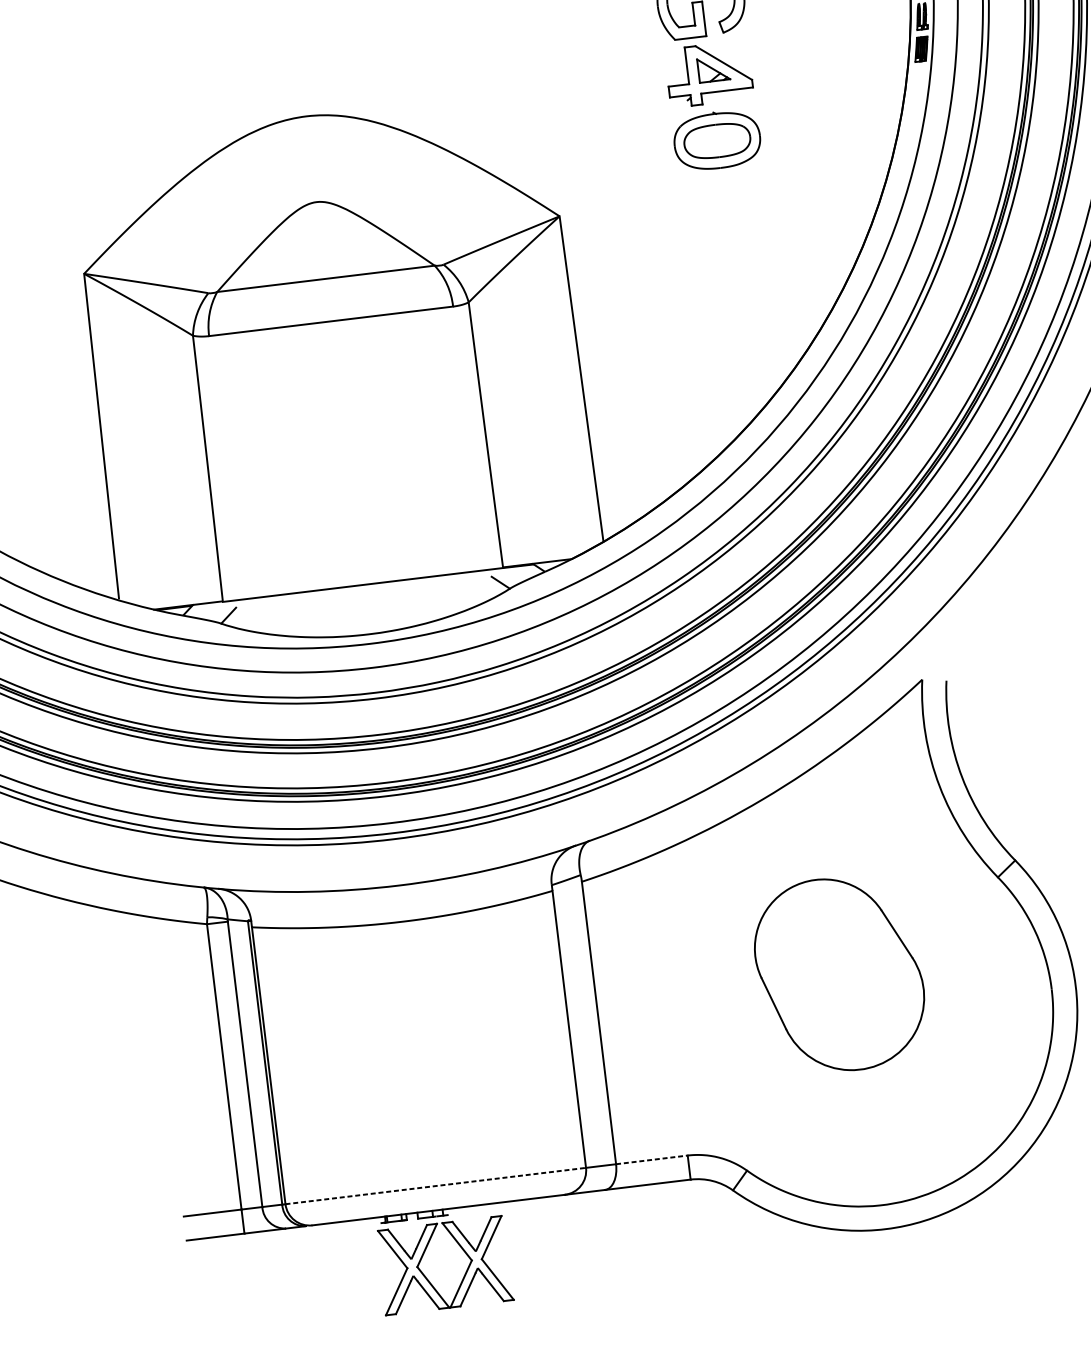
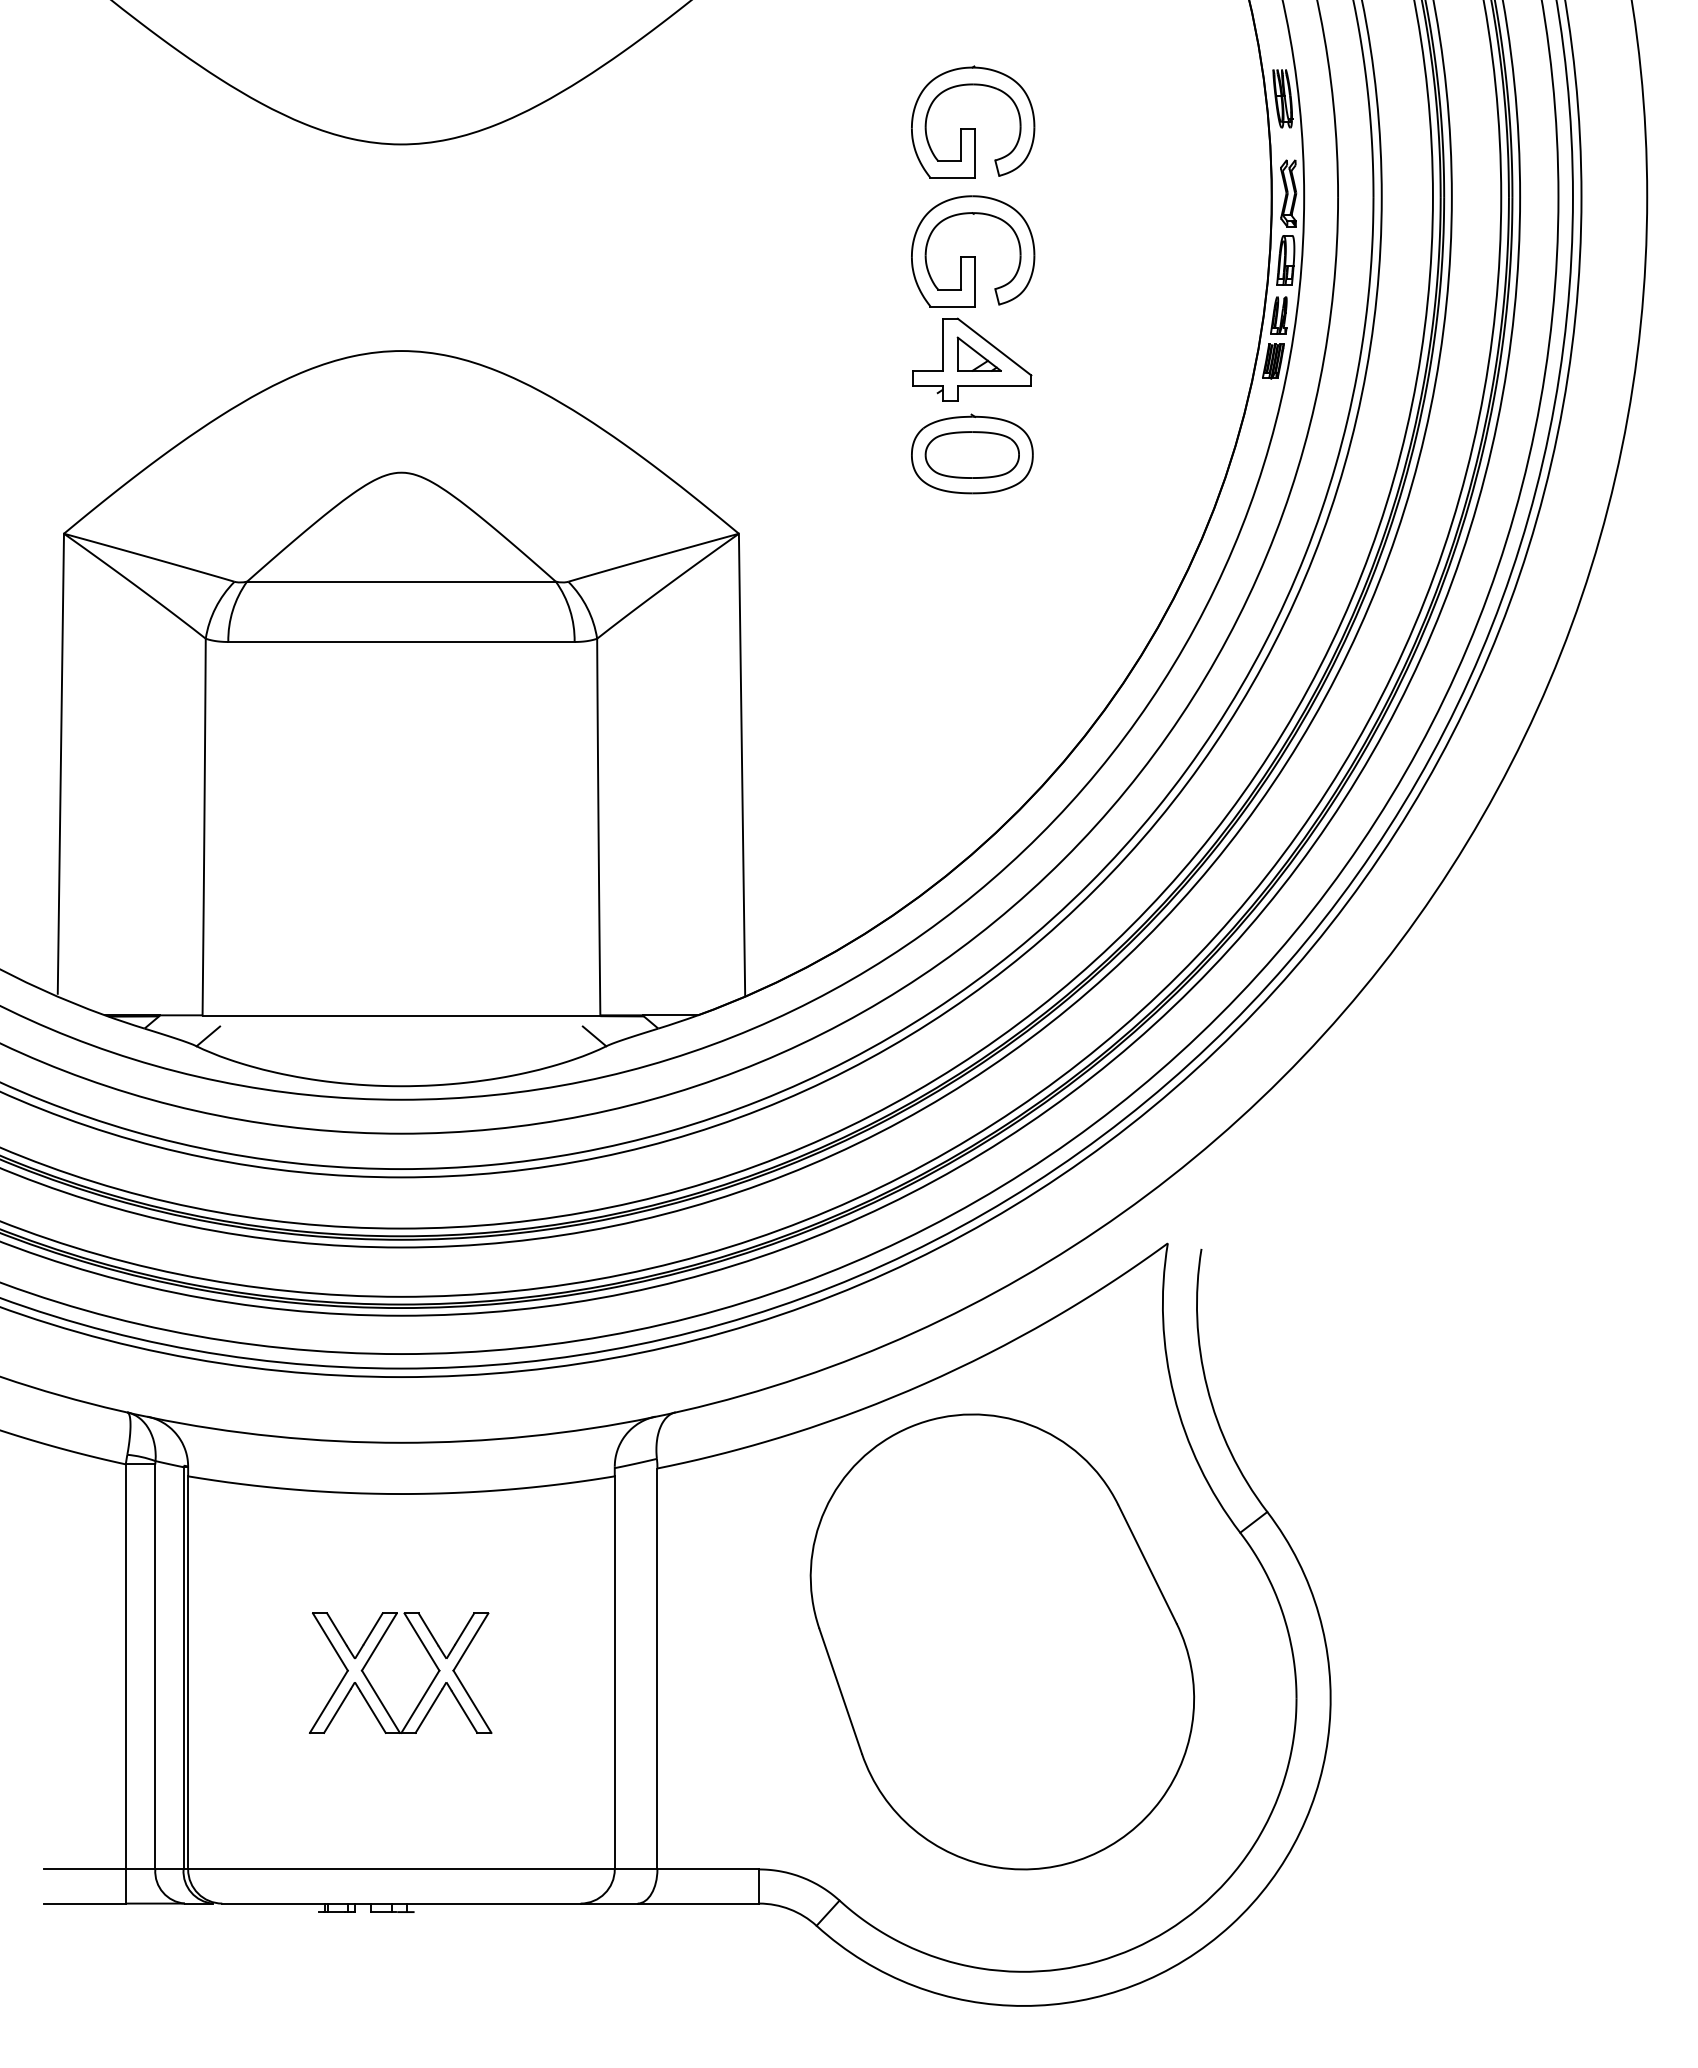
part: (839, 974) -> (1002, 1641), size x1.67
line: (652, 1159) -> (708, 1869), dashed -> solid
line: (435, 1186) -> (401, 1869), dashed -> solid
part: (428, 1279) -> (375, 1690), moved

